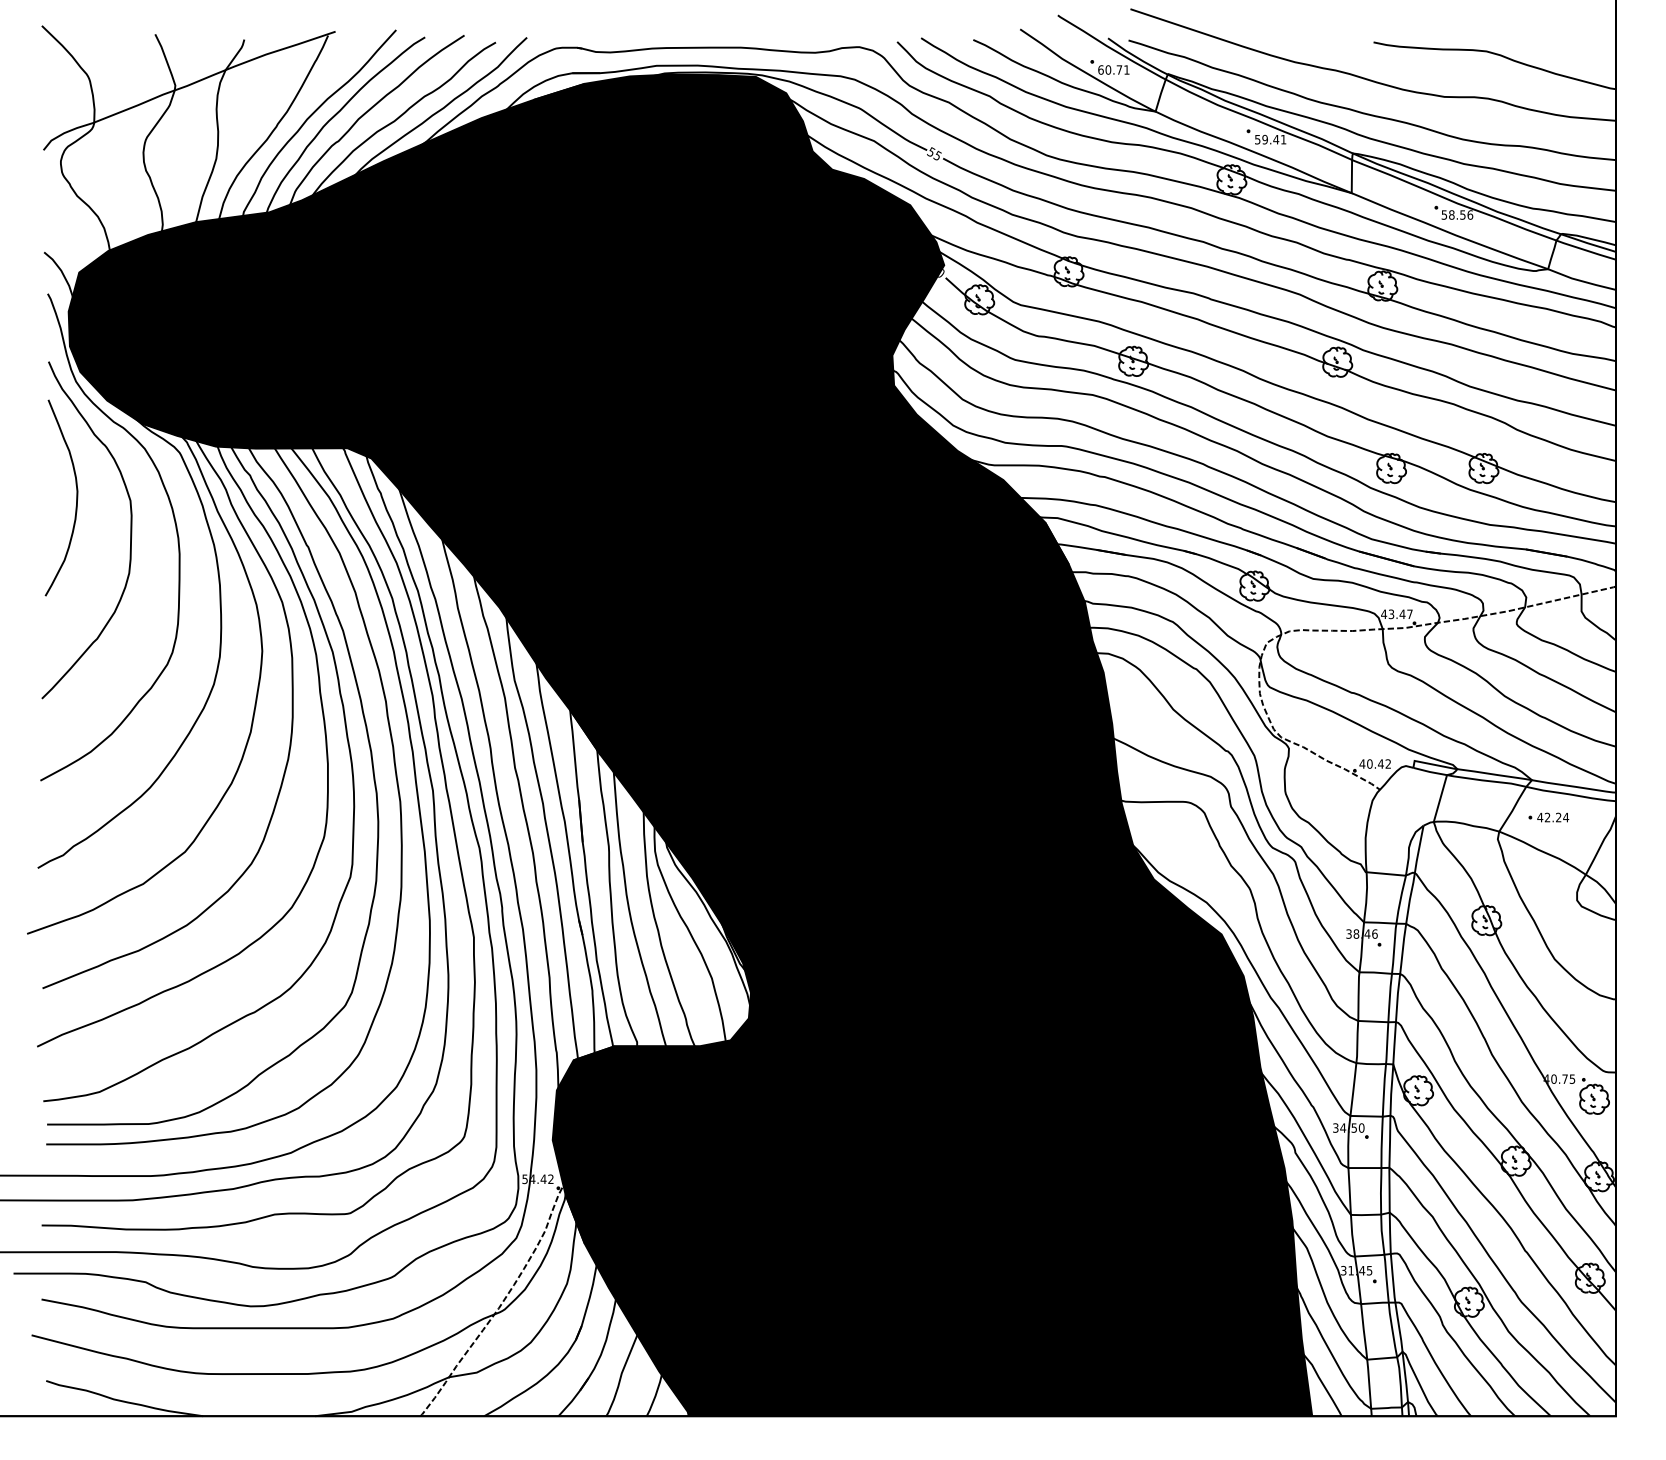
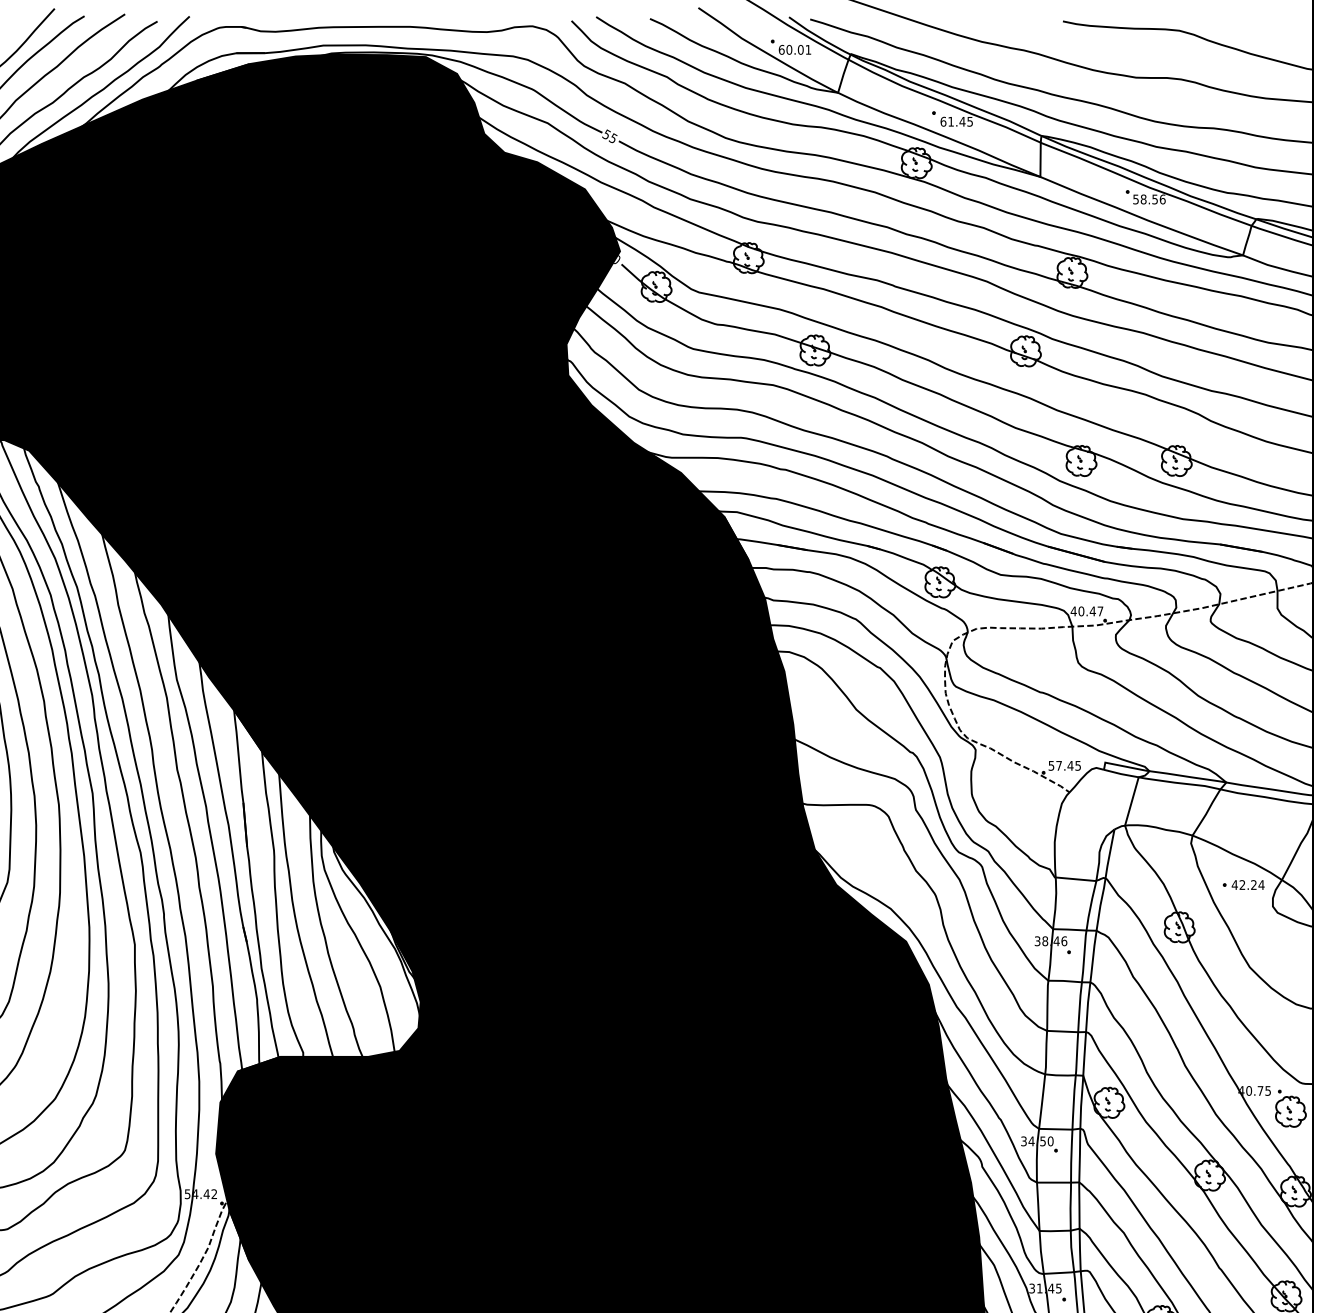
text: (1119, 69) -> (800, 49), 60.71 -> 60.01
text: (1270, 139) -> (956, 121), 59.41 -> 61.45
text: (1391, 614) -> (1081, 611), 43.47 -> 40.47
text: (1374, 763) -> (1063, 765), 40.42 -> 57.45
part: (1548, 817) -> (1243, 884), moved

